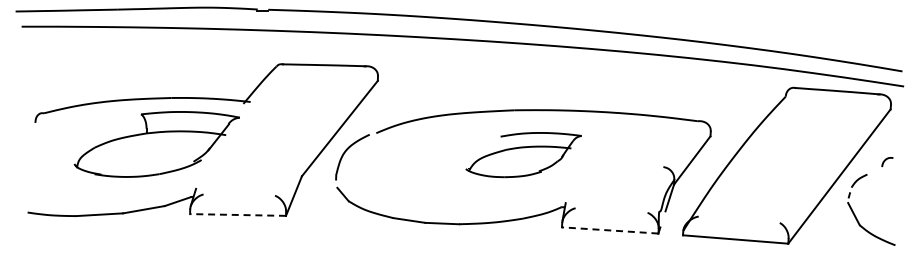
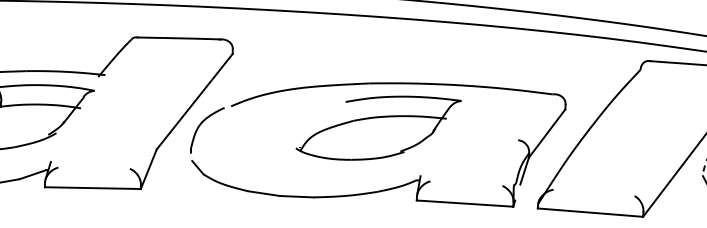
part: (523, 154) -> (378, 127), size x1.43
line: (238, 214) -> (93, 187), dashed -> solid
line: (609, 230) -> (464, 203), dashed -> solid

